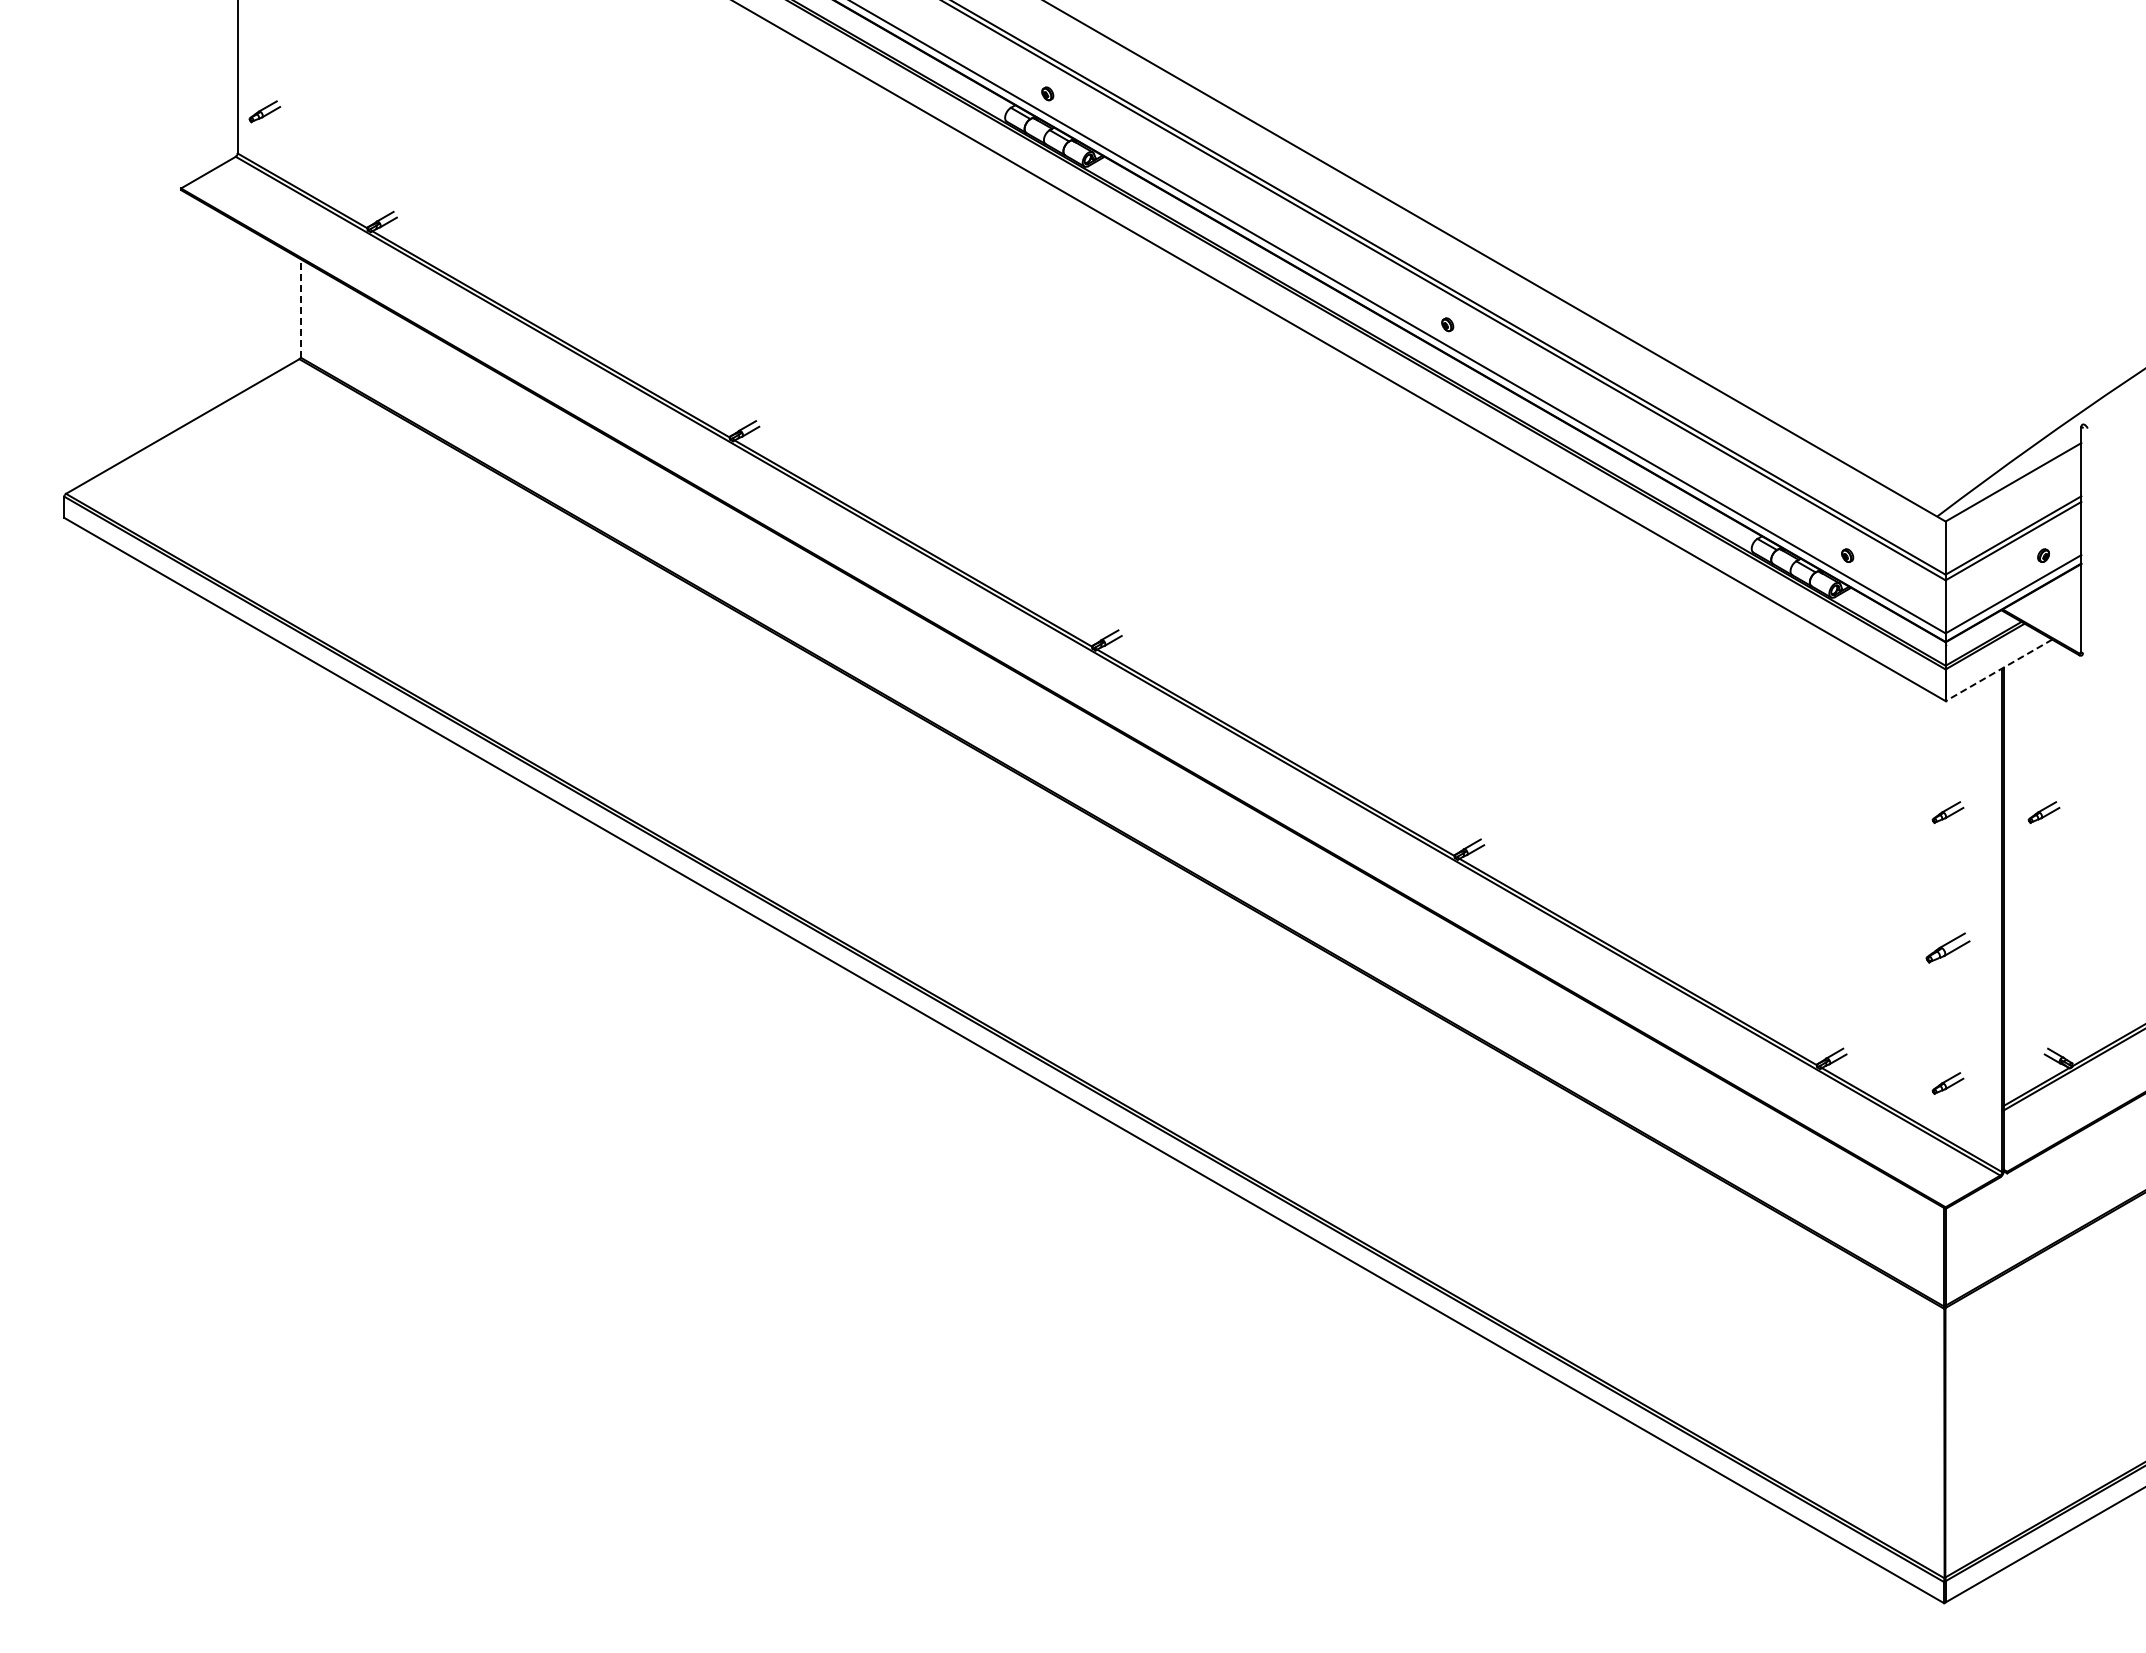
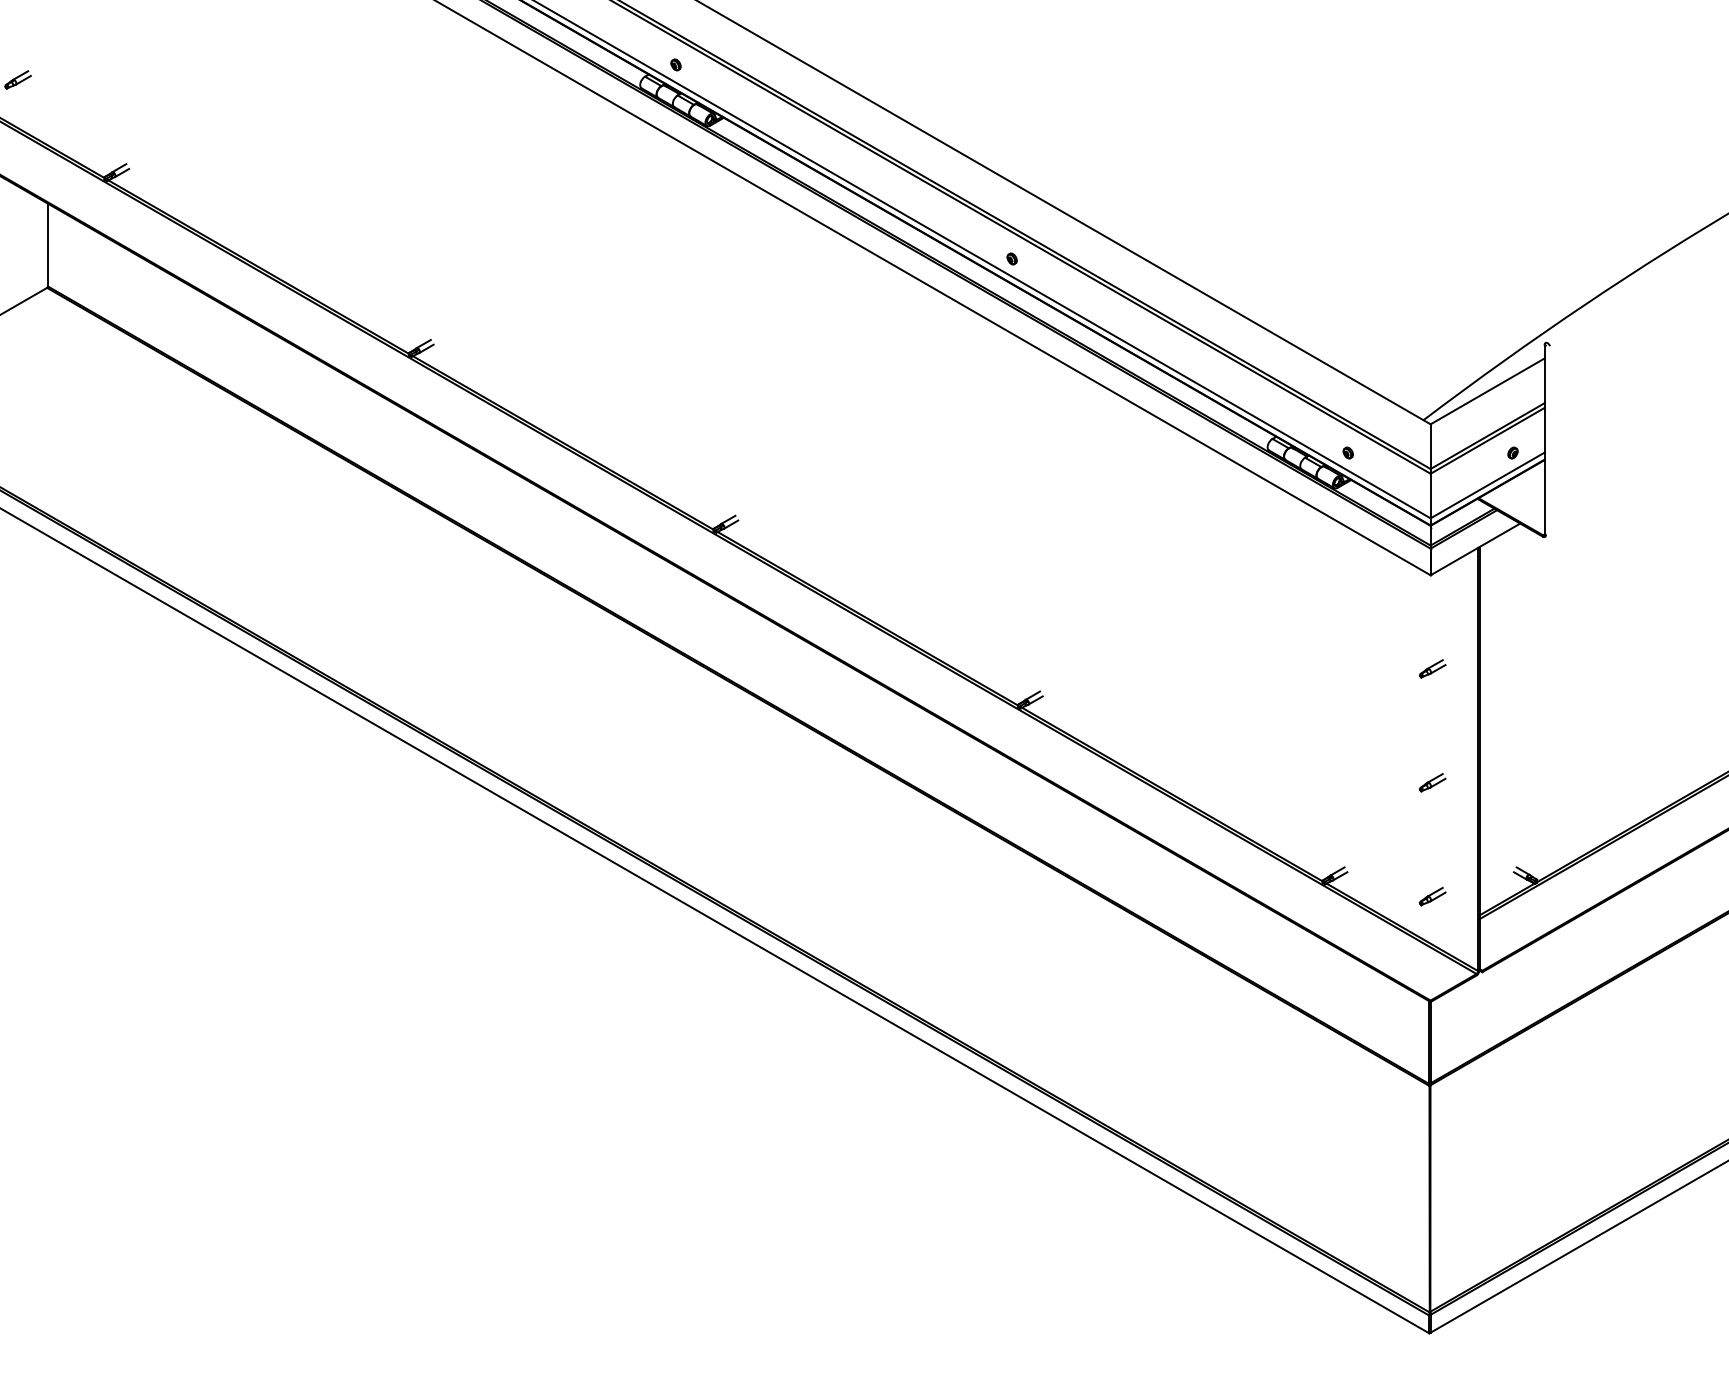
line: (300, 307) -> (48, 244), dashed -> solid
line: (1998, 670) -> (1475, 549), dashed -> solid
part: (2043, 812) -> (1512, 668), removed
part: (1947, 947) -> (1432, 782), size x0.71

